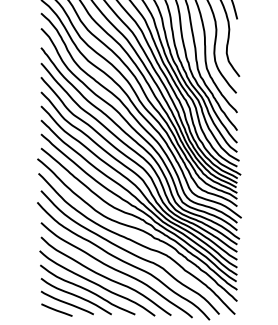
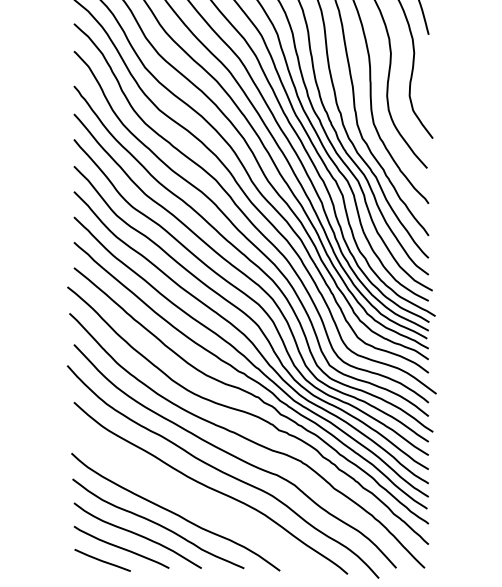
curve: (104, 275) -> (188, 497), removed

